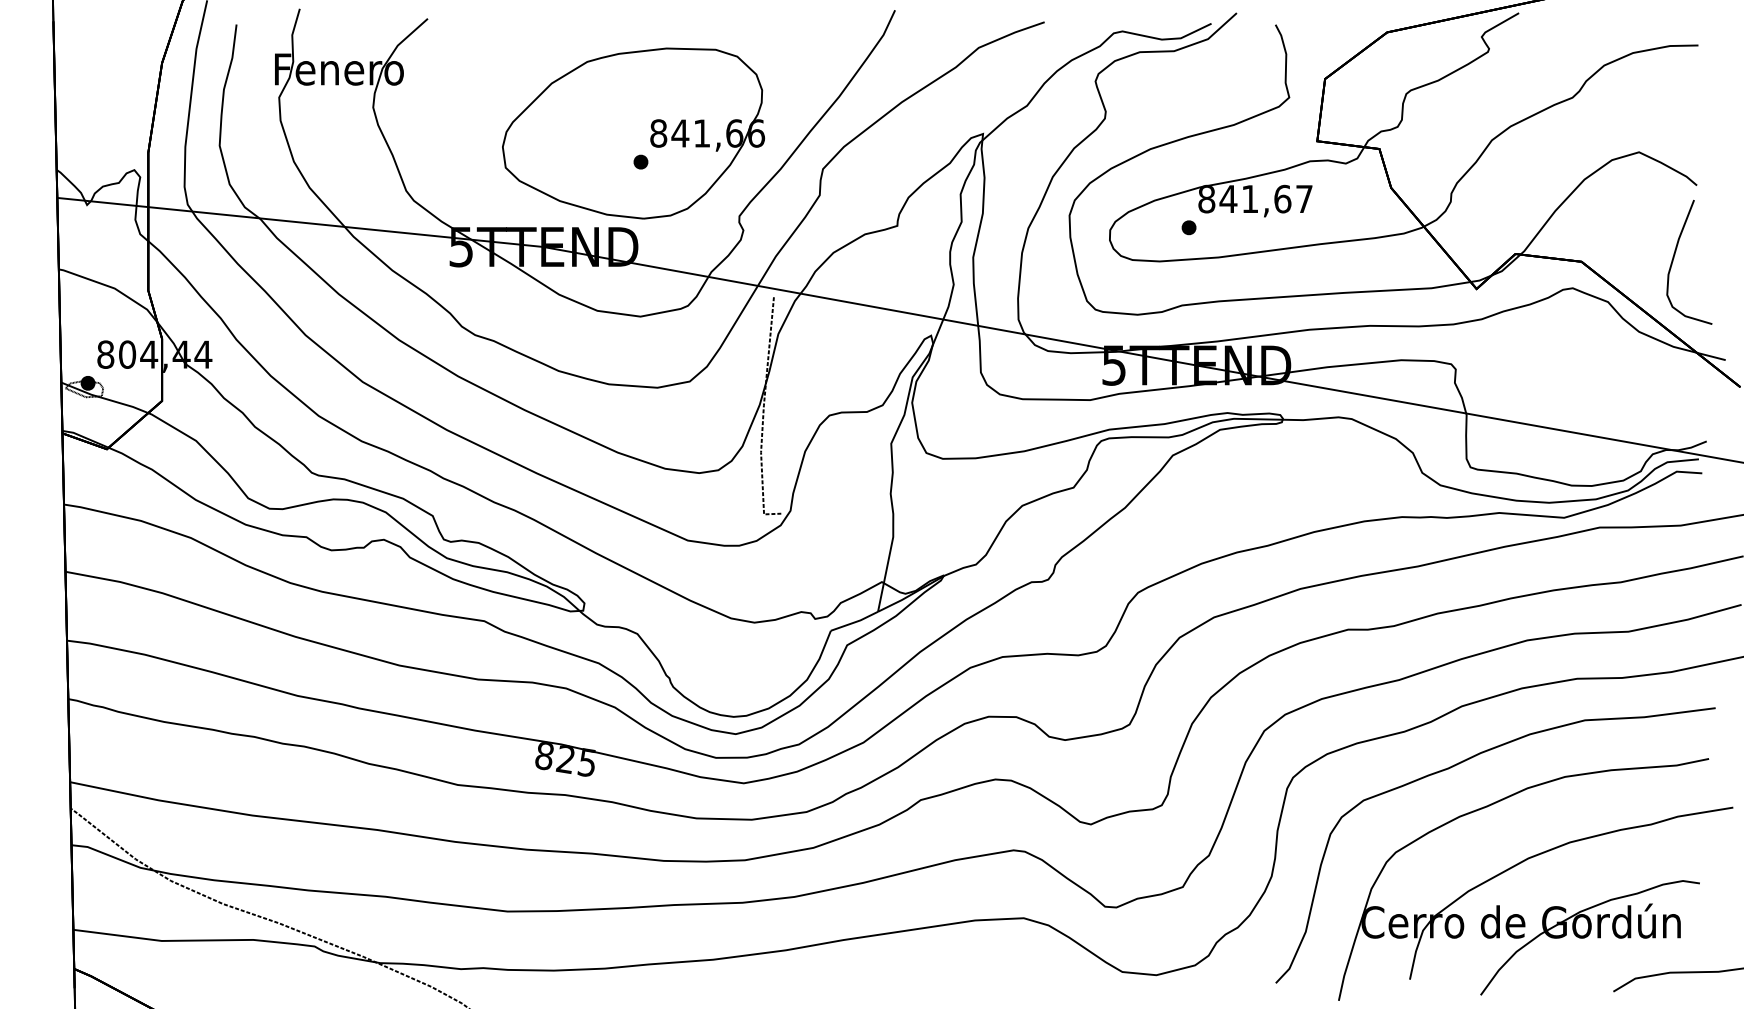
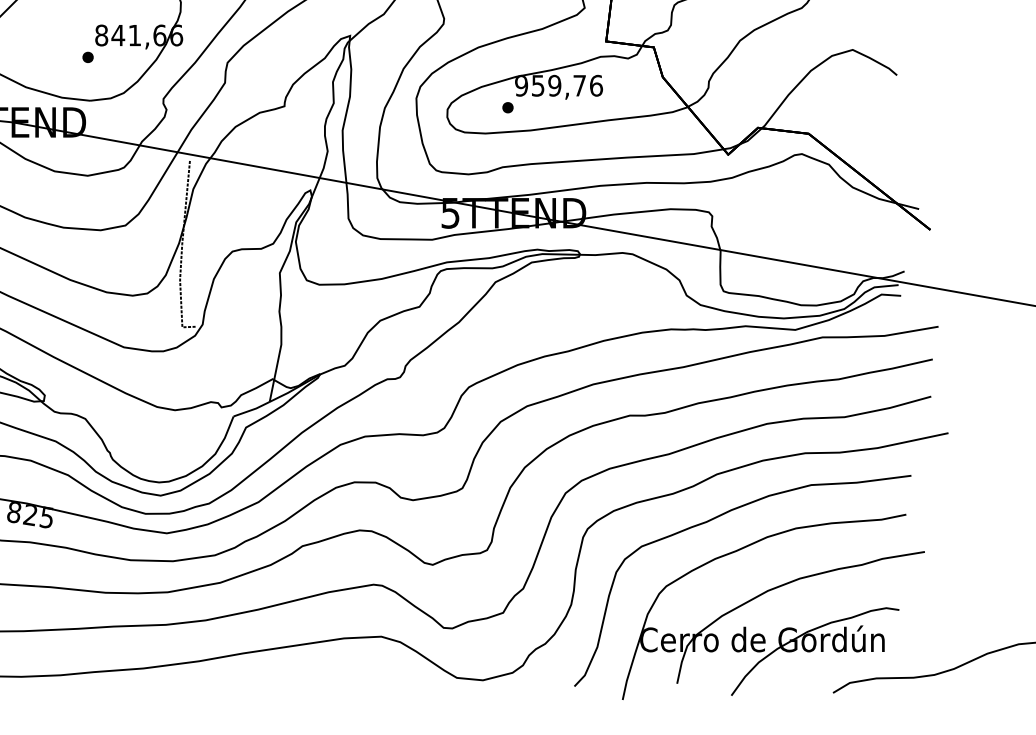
text: (1255, 198) -> (558, 85), 841,67 -> 959,76
curve: (1674, 258) -> (879, 131), removed

